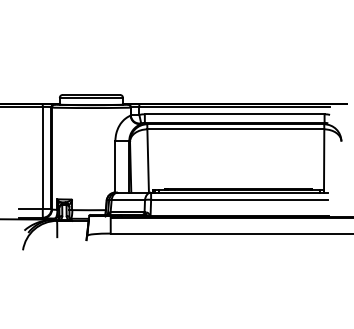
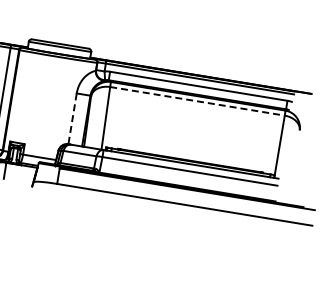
line: (236, 129) -> (198, 101), solid -> dashed
line: (115, 166) -> (72, 118), solid -> dashed

